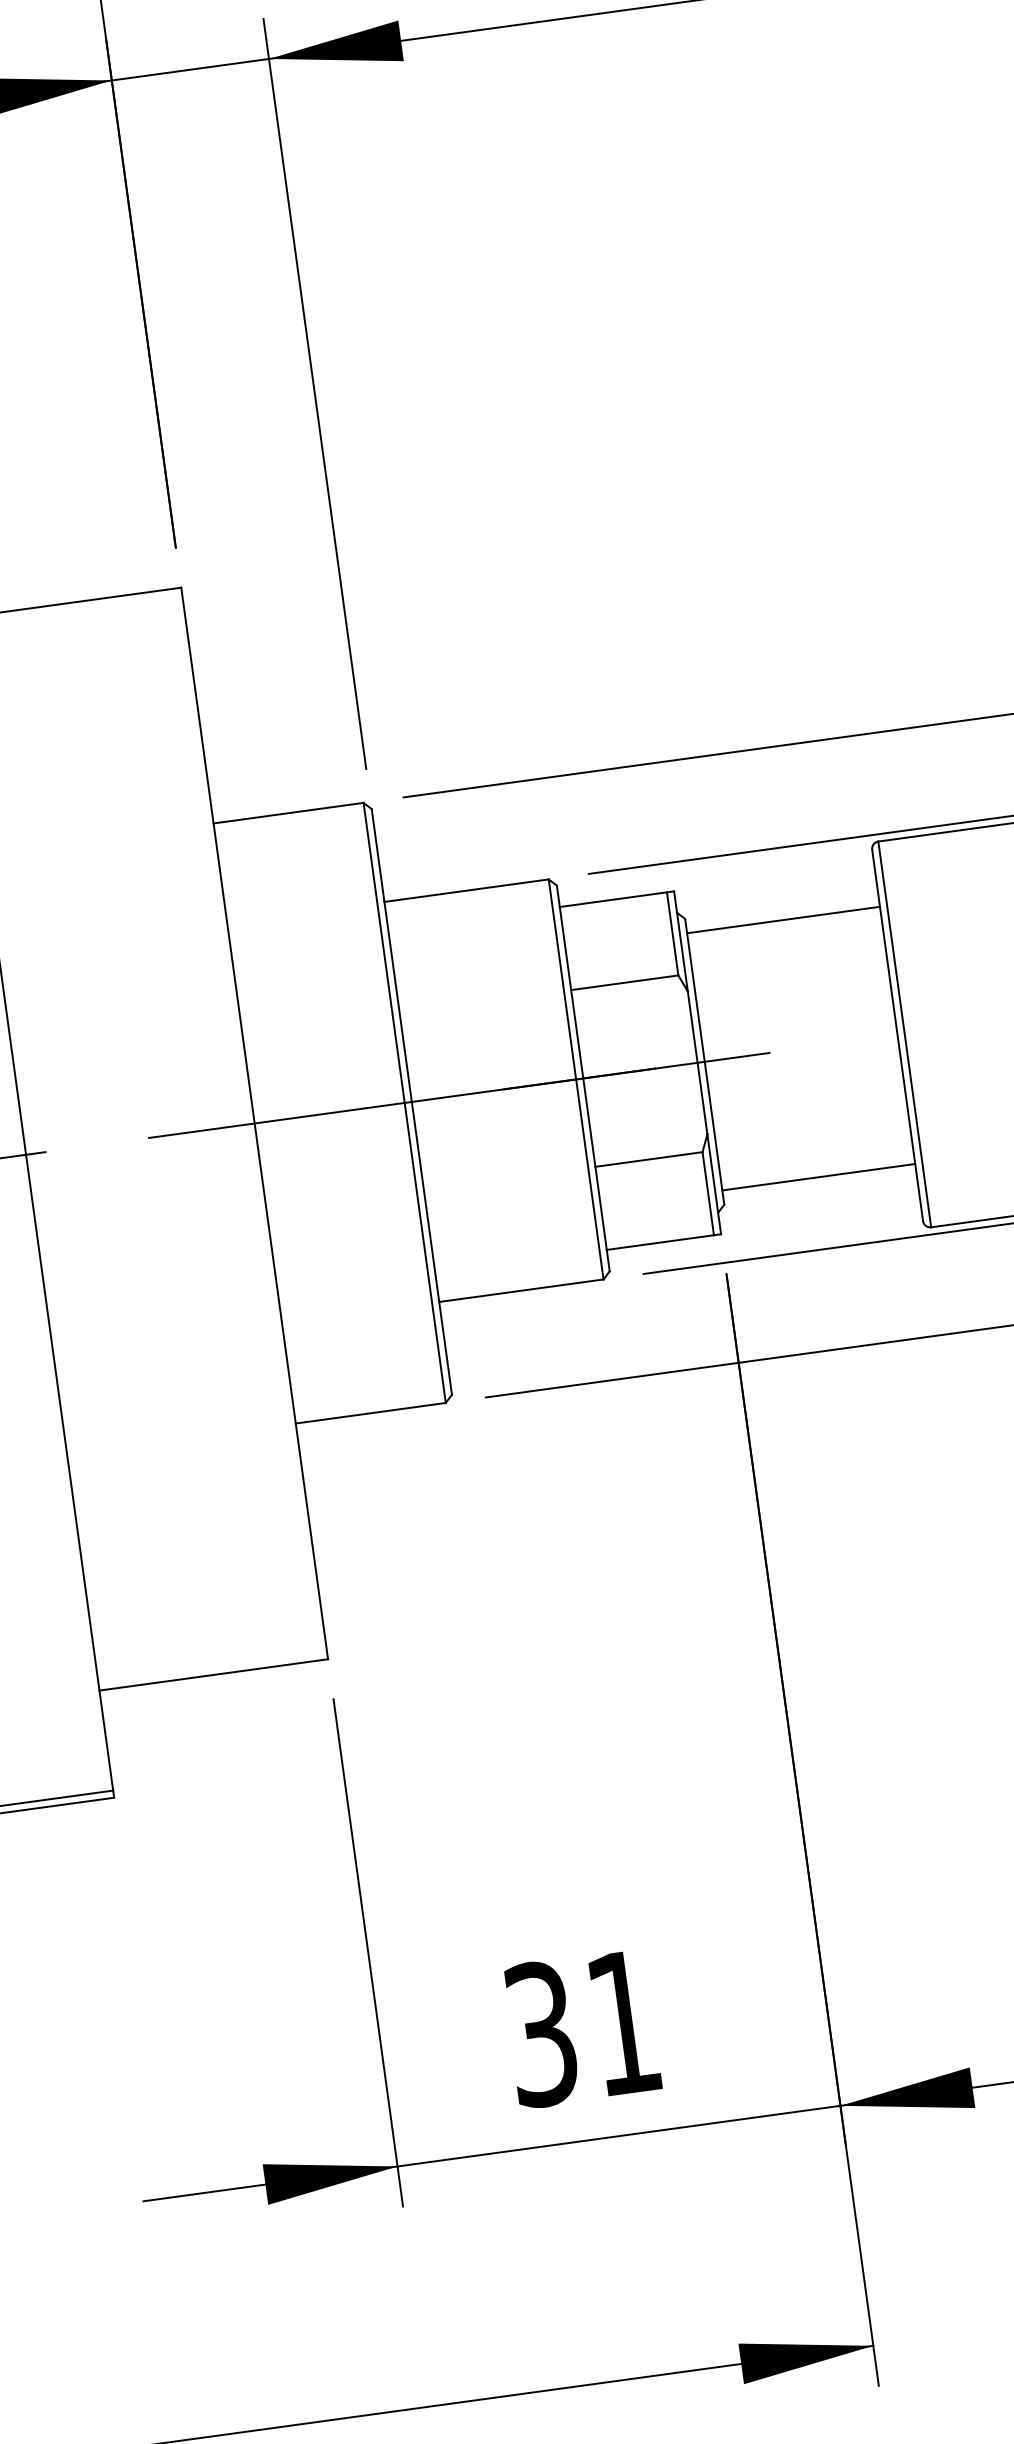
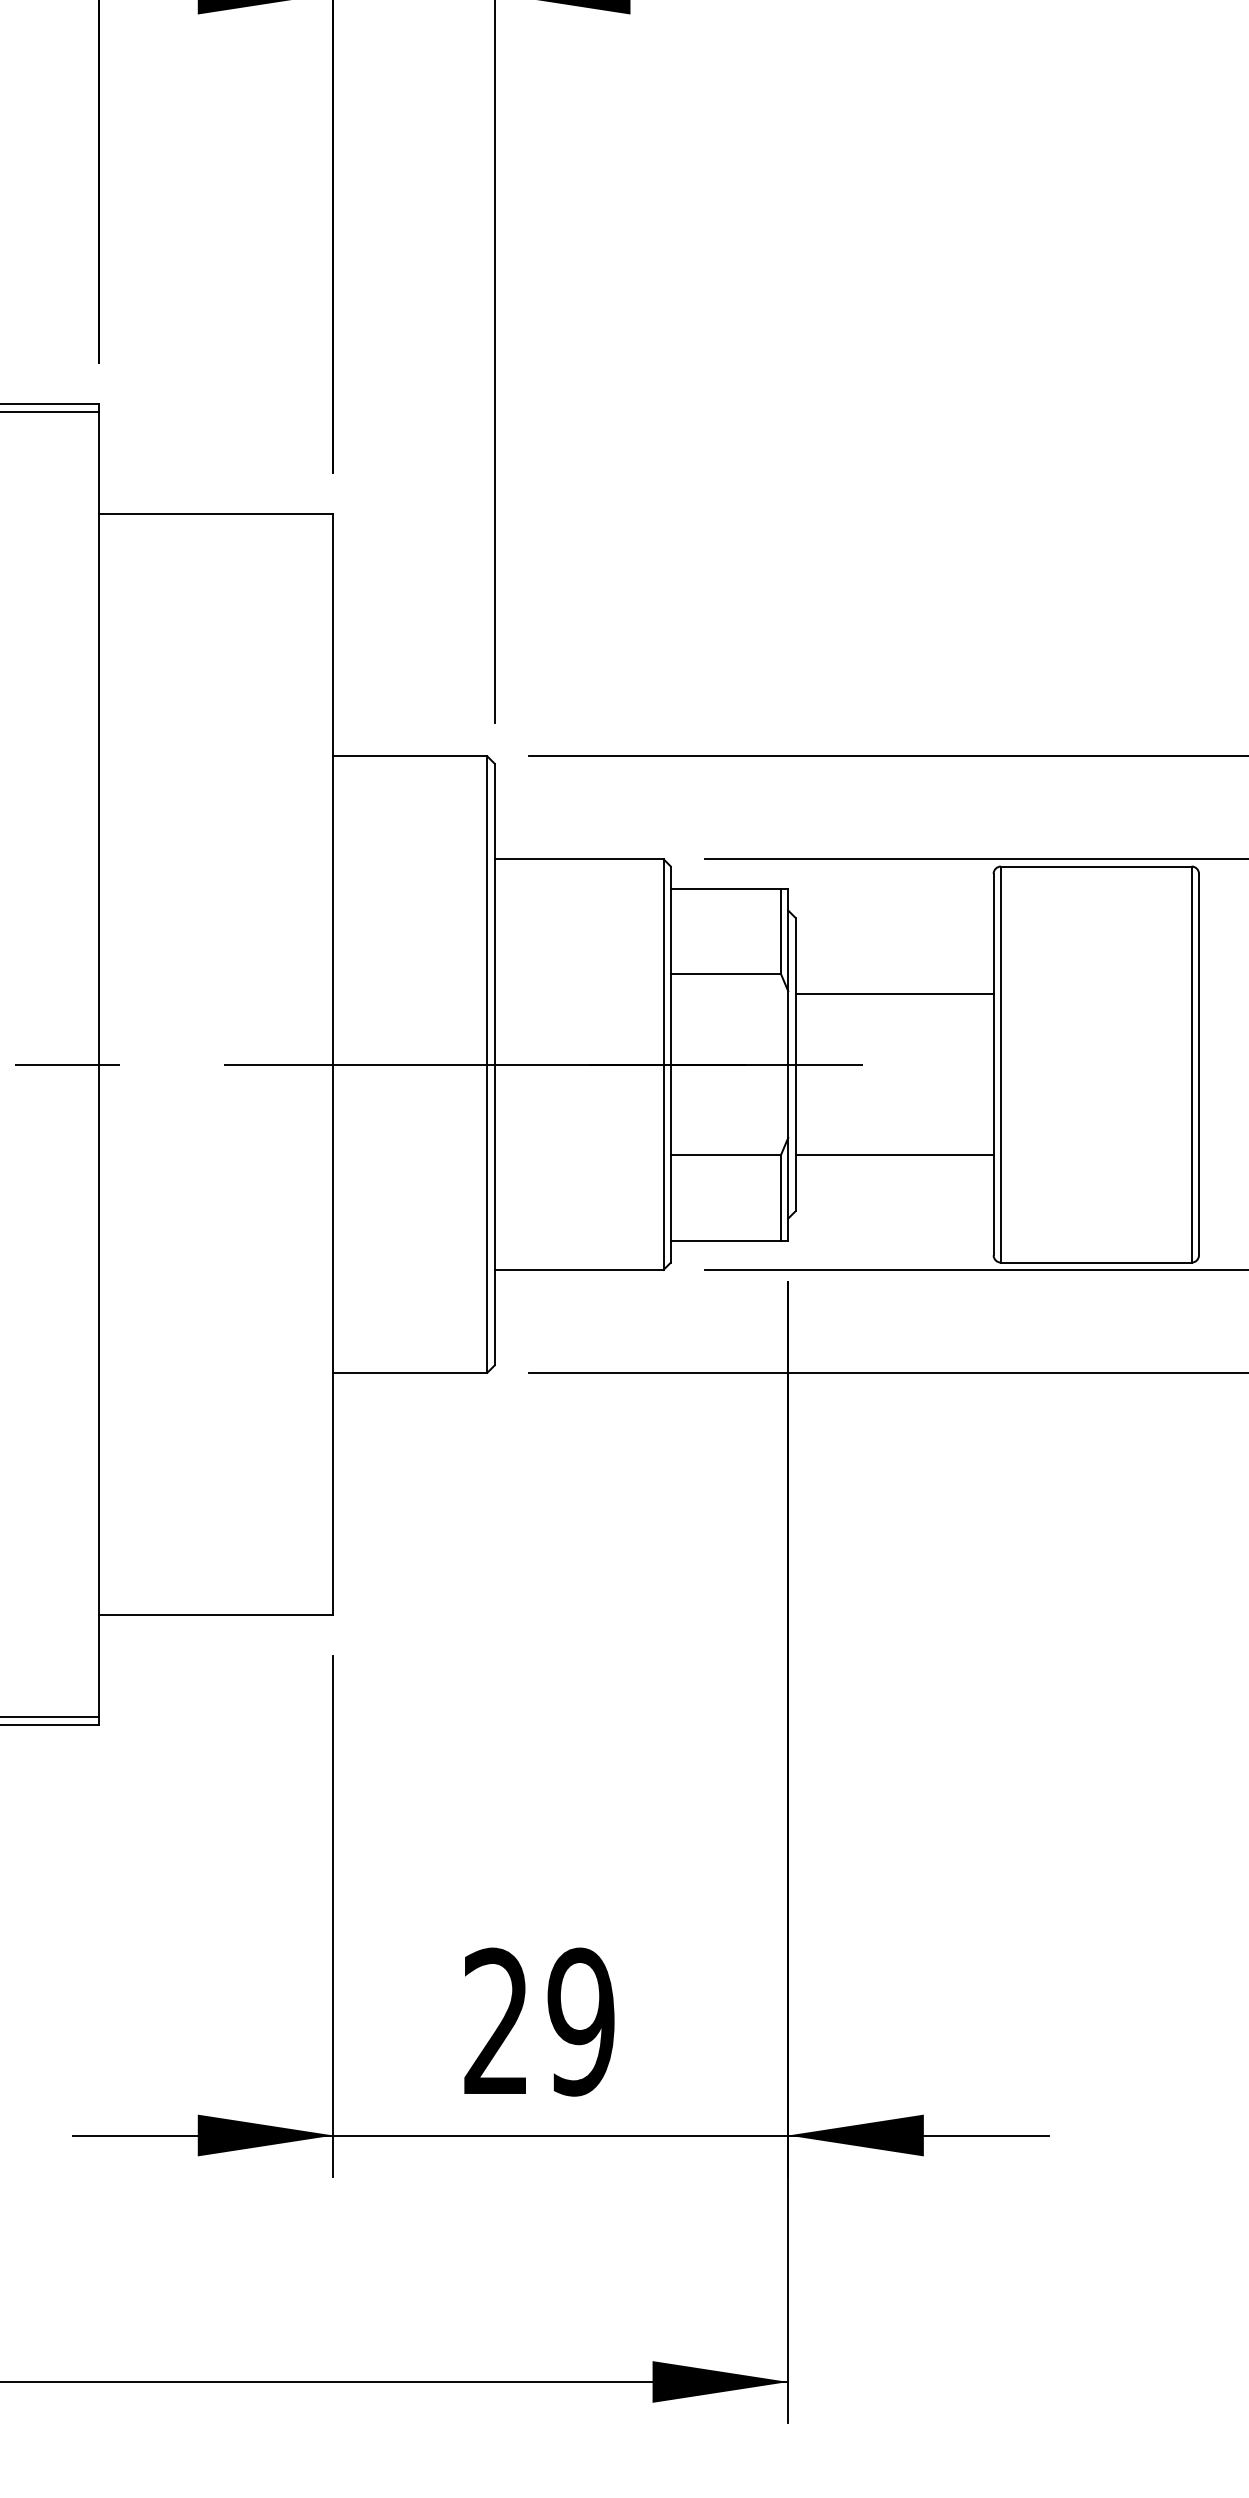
line: (783, 920) -> (894, 993), moved
line: (818, 1177) -> (894, 1154), moved
text: (583, 2027) -> (539, 2021), 31 -> 29

